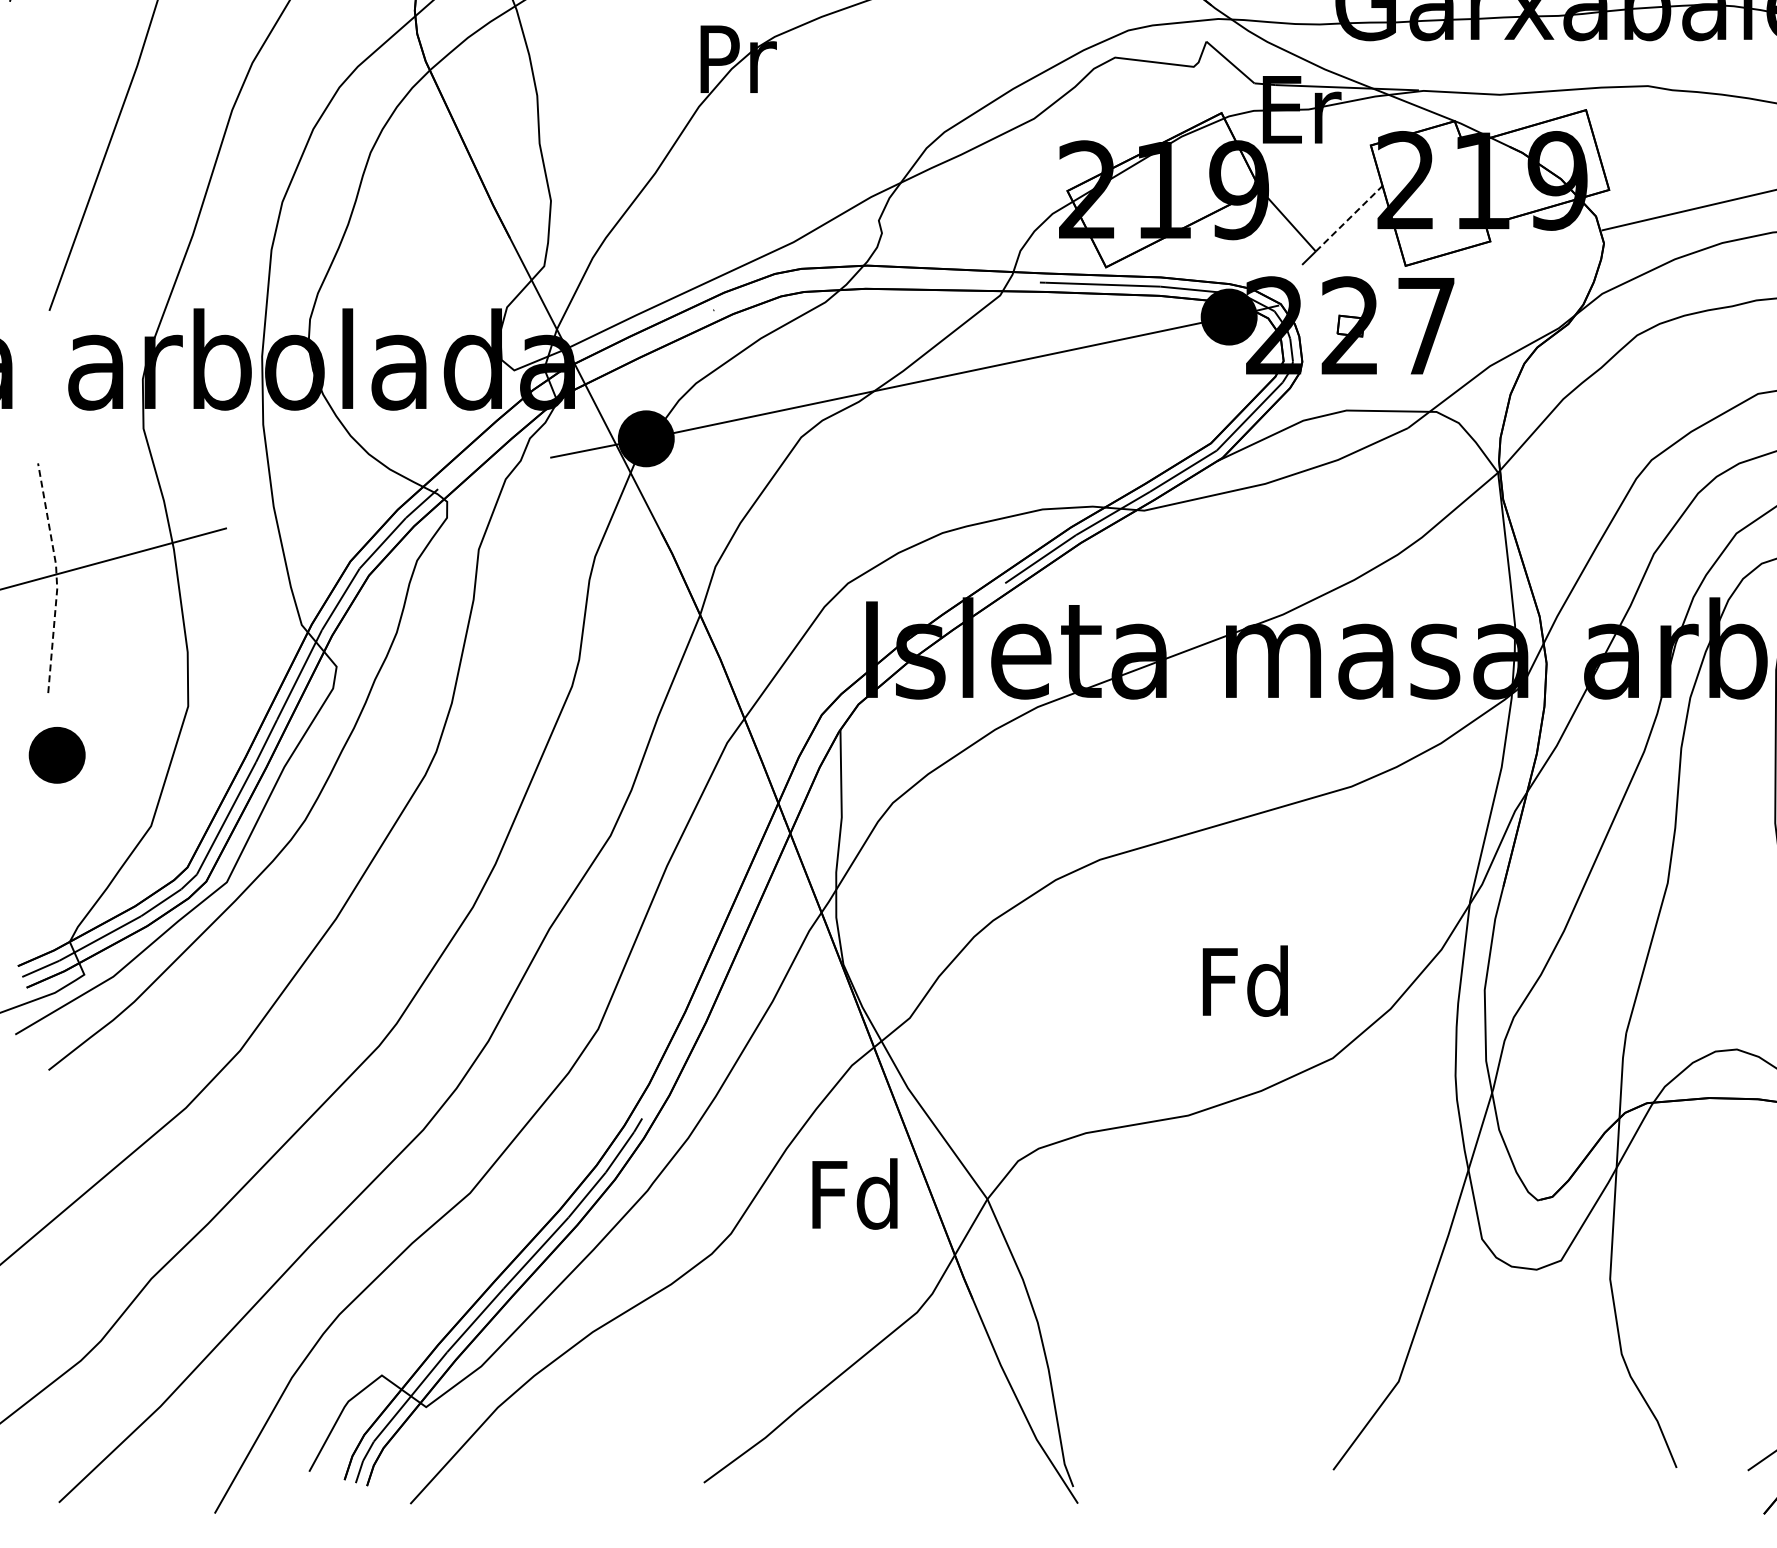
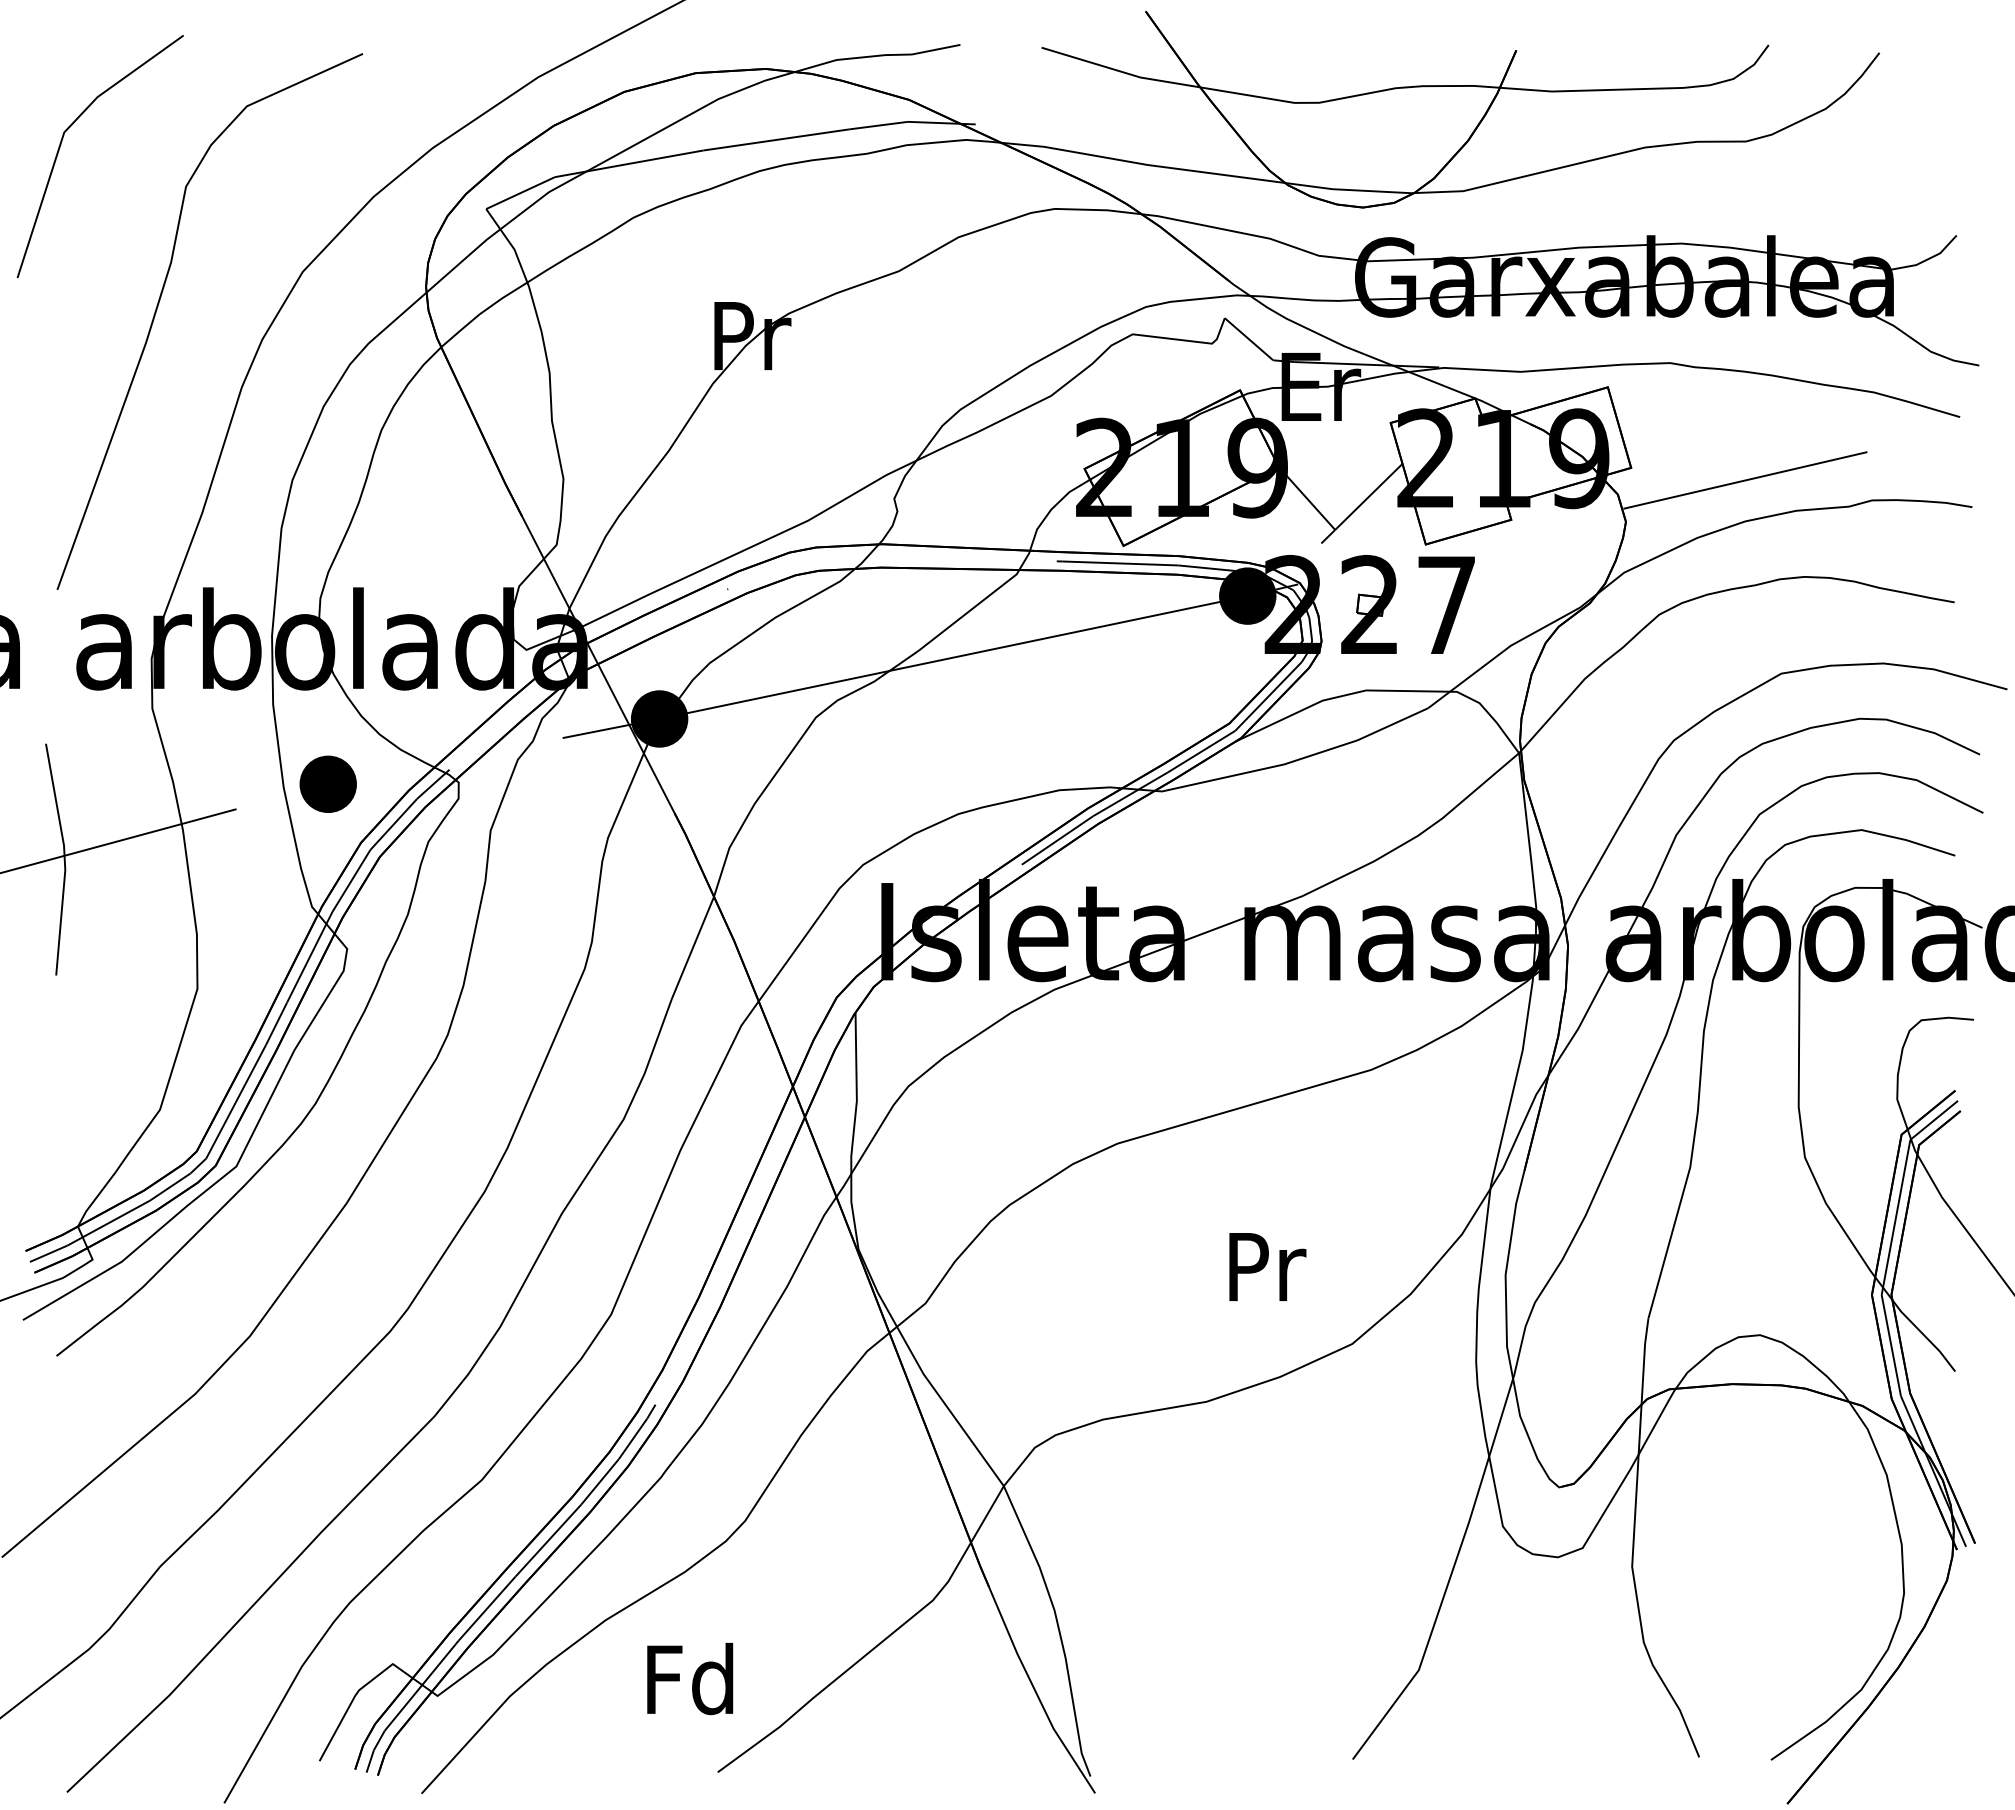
line: (1349, 218) -> (1369, 496), dashed -> solid
line: (56, 577) -> (64, 858), dashed -> solid
part: (56, 754) -> (327, 783), moved
text: (1244, 981) -> (1263, 1266), Fd -> Pr
text: (855, 1193) -> (690, 1678), moved

